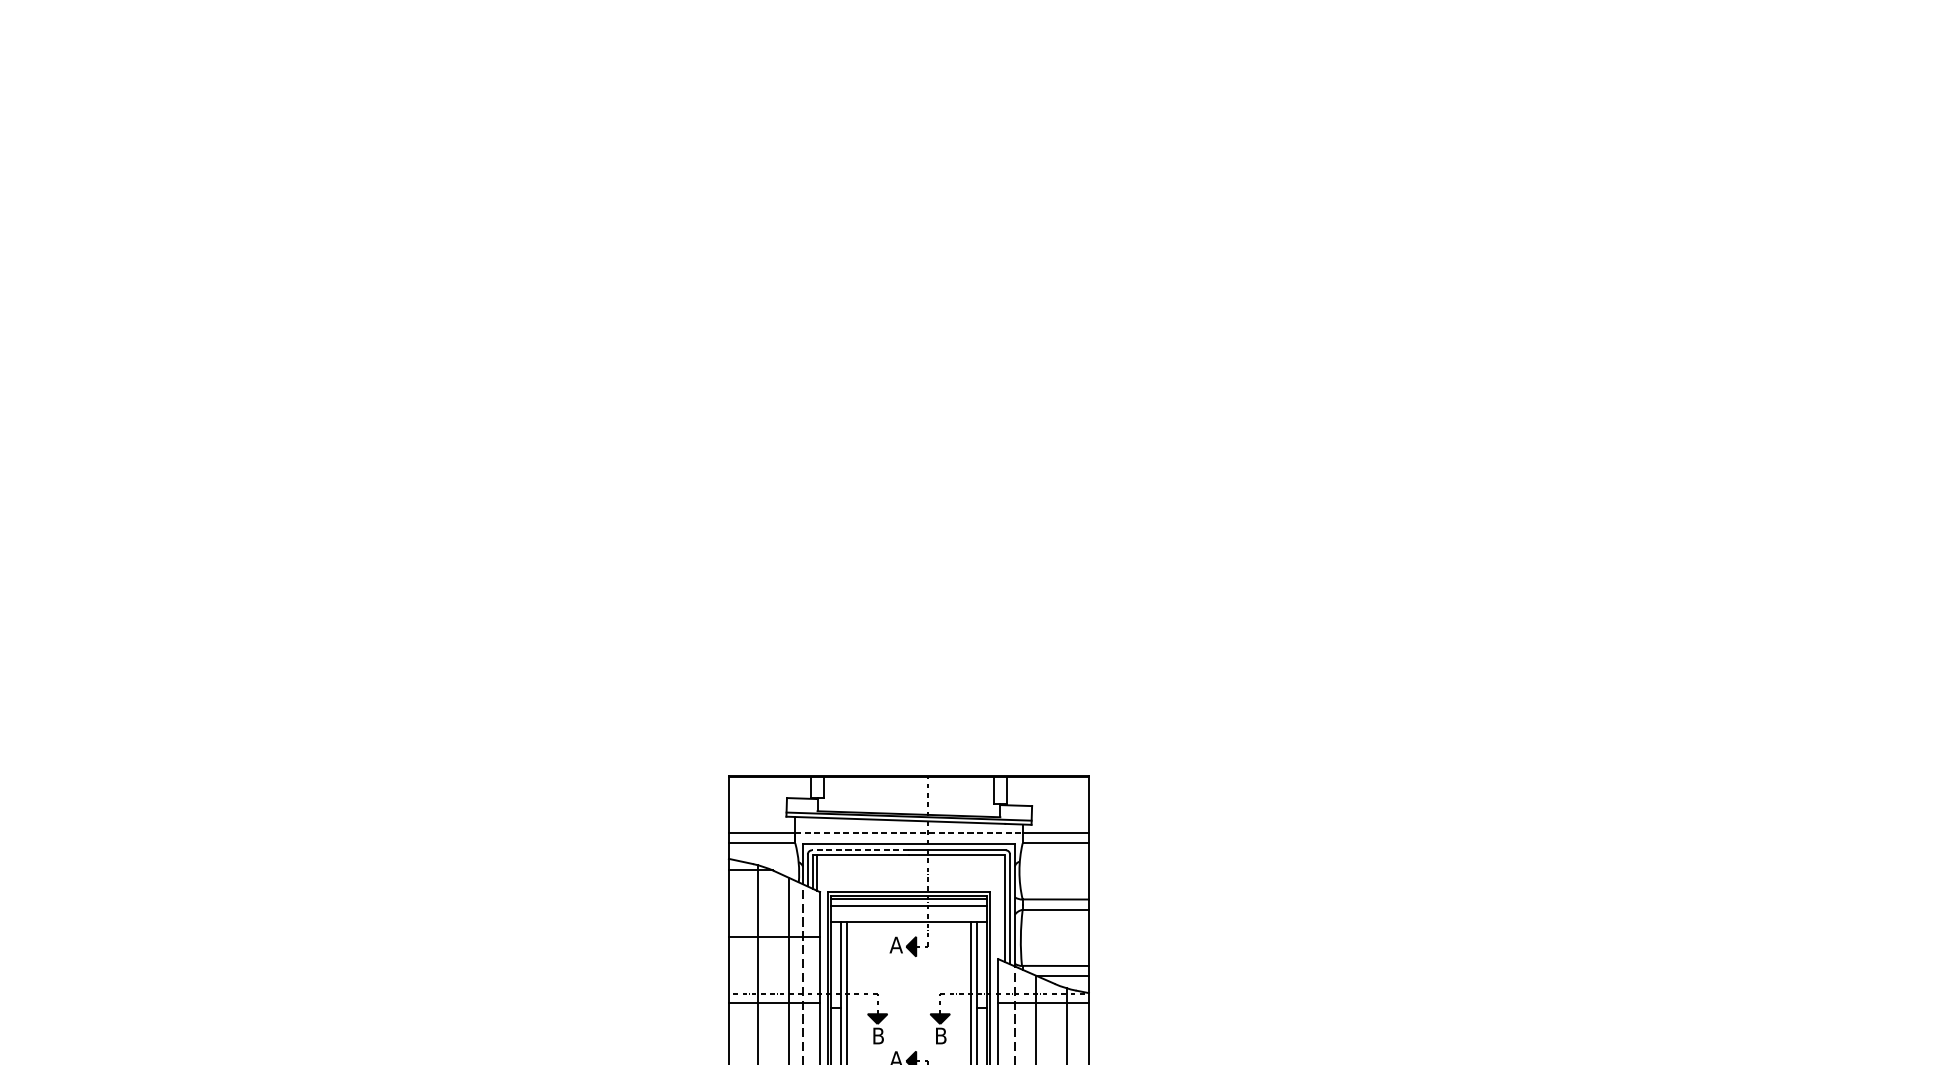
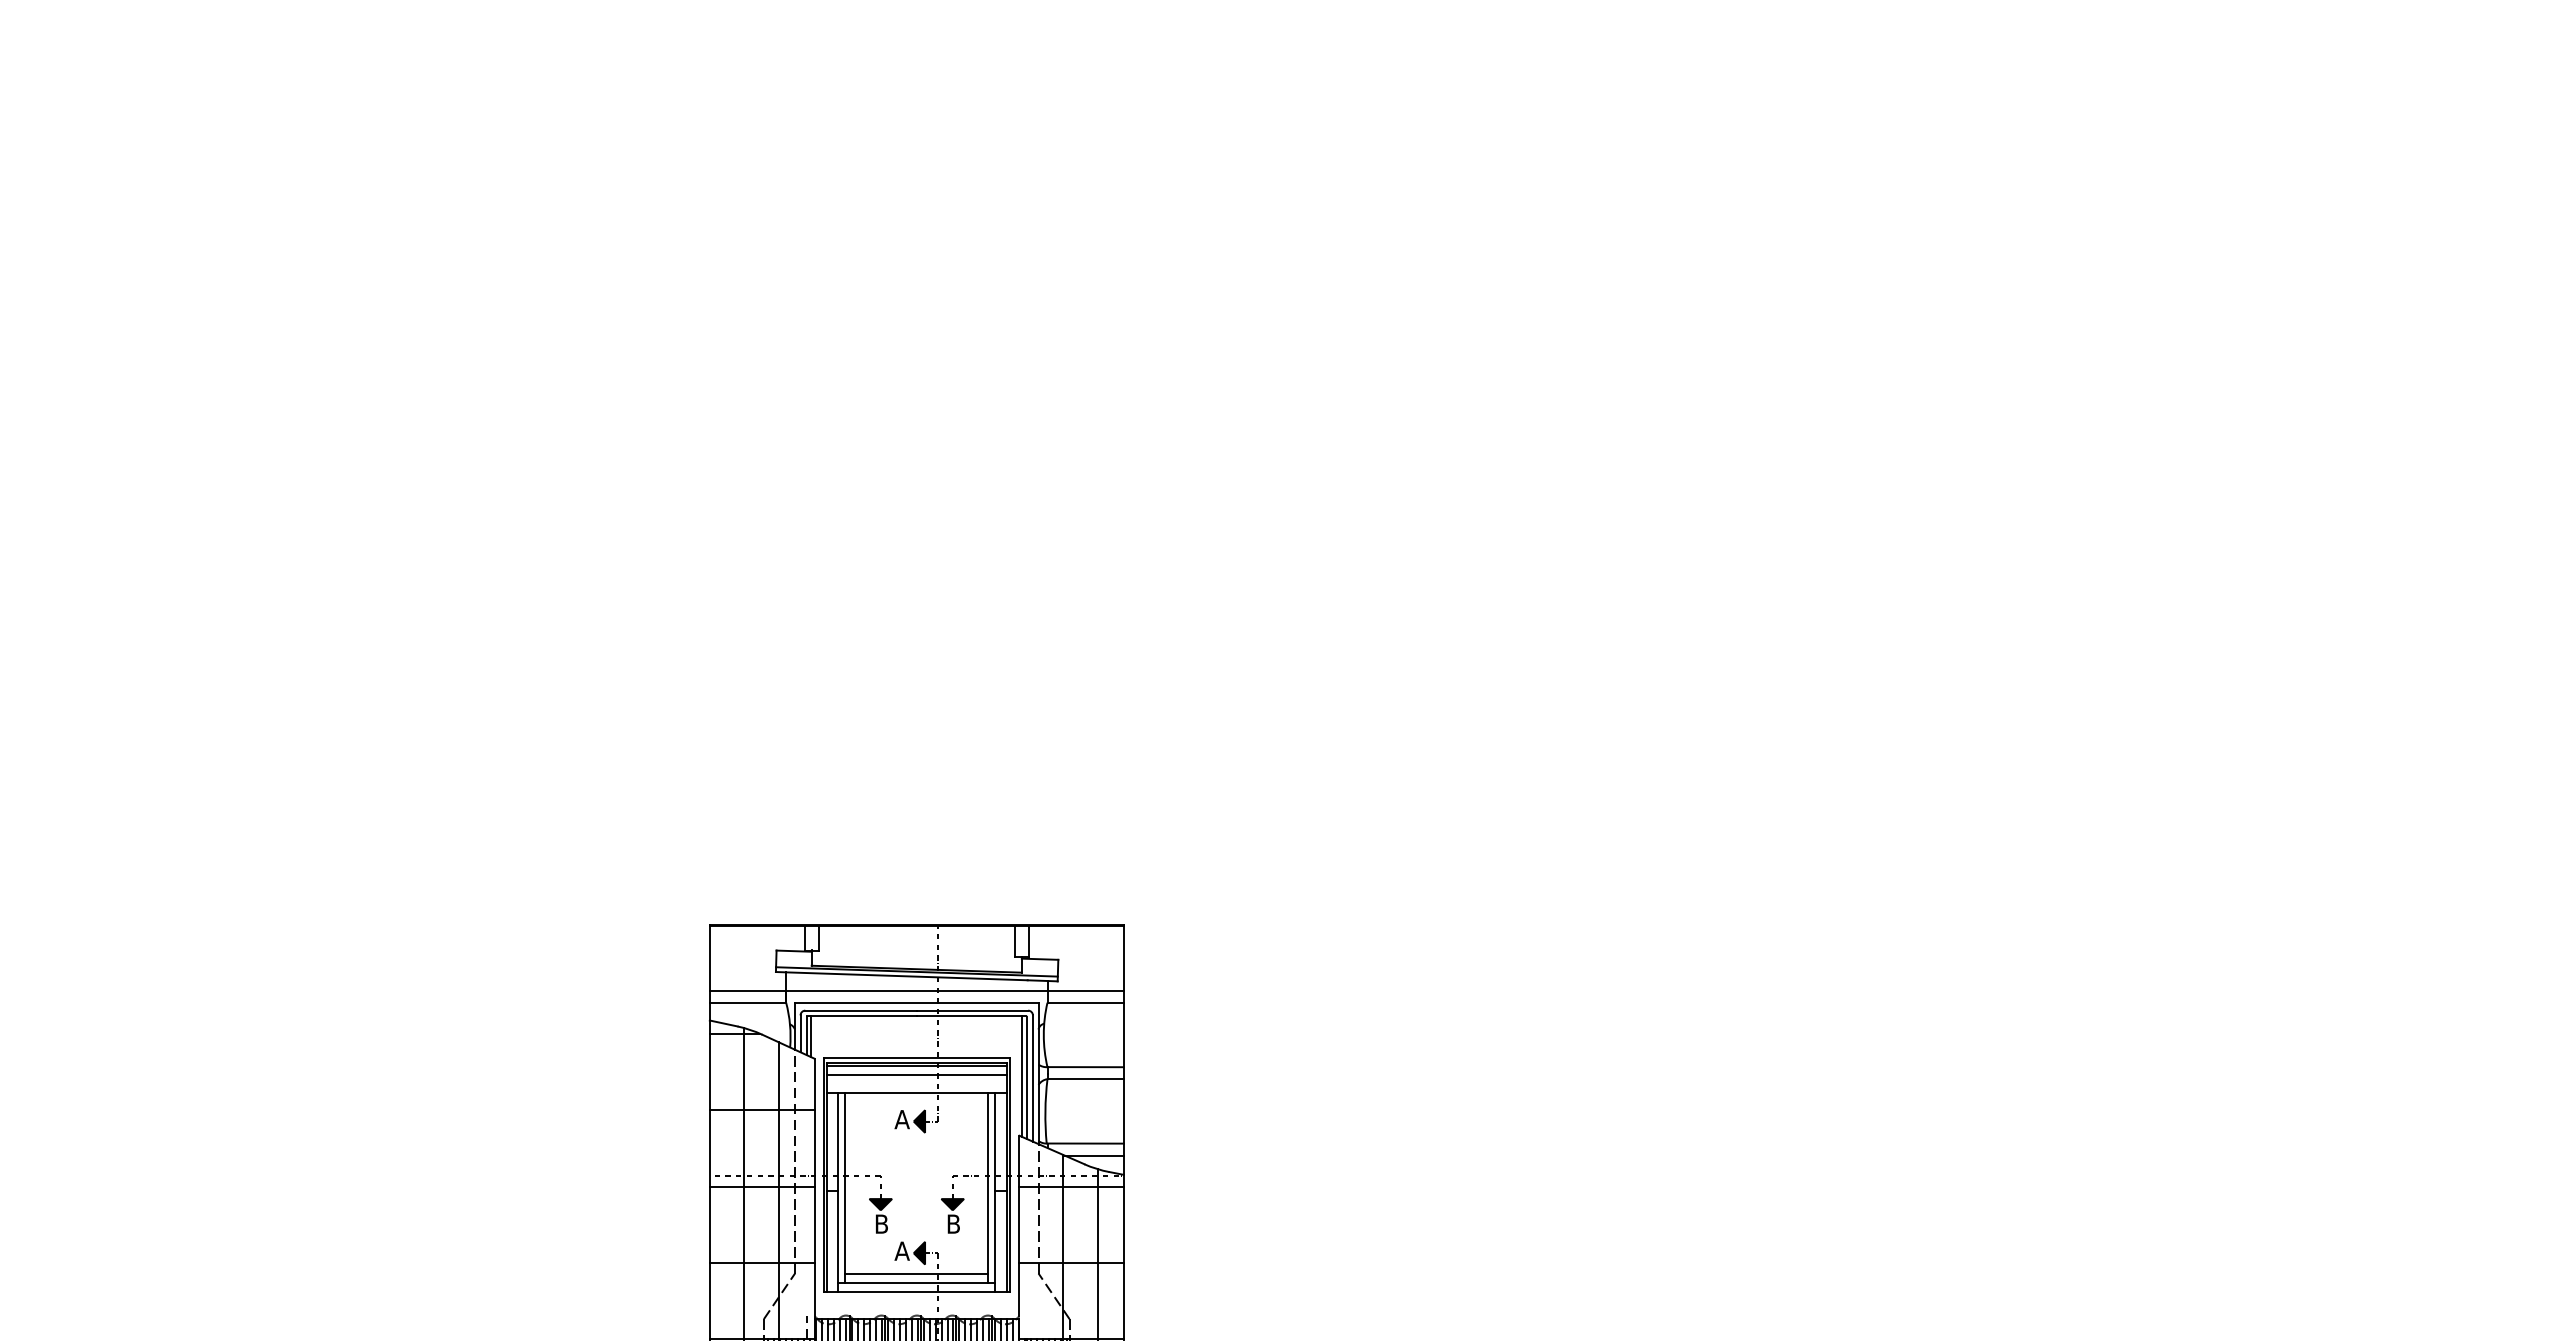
line: (908, 832) -> (916, 990), dashed -> solid
line: (860, 850) -> (861, 1010), dashed -> solid
line: (1000, 907) -> (1022, 1076), added

